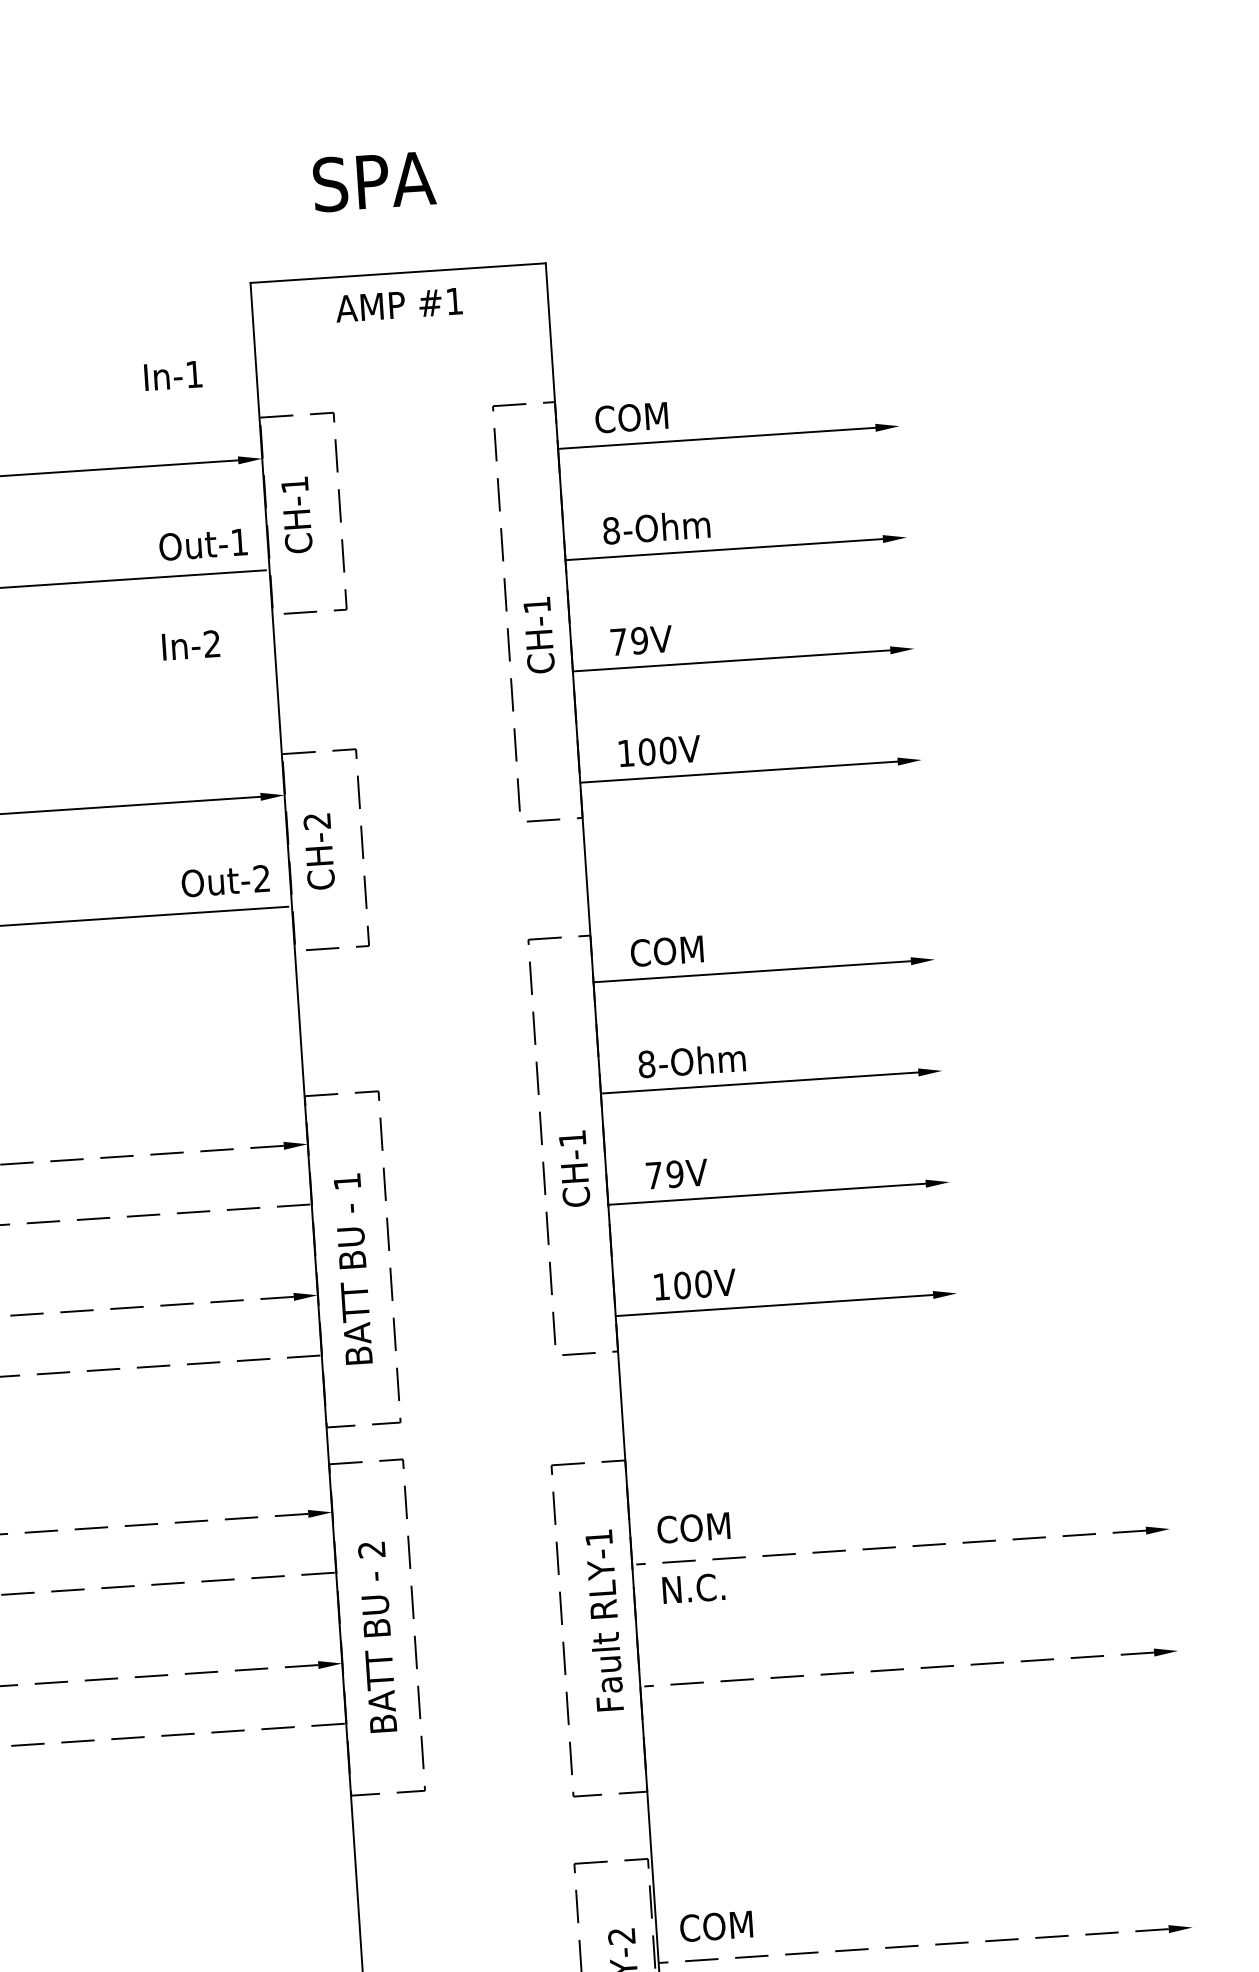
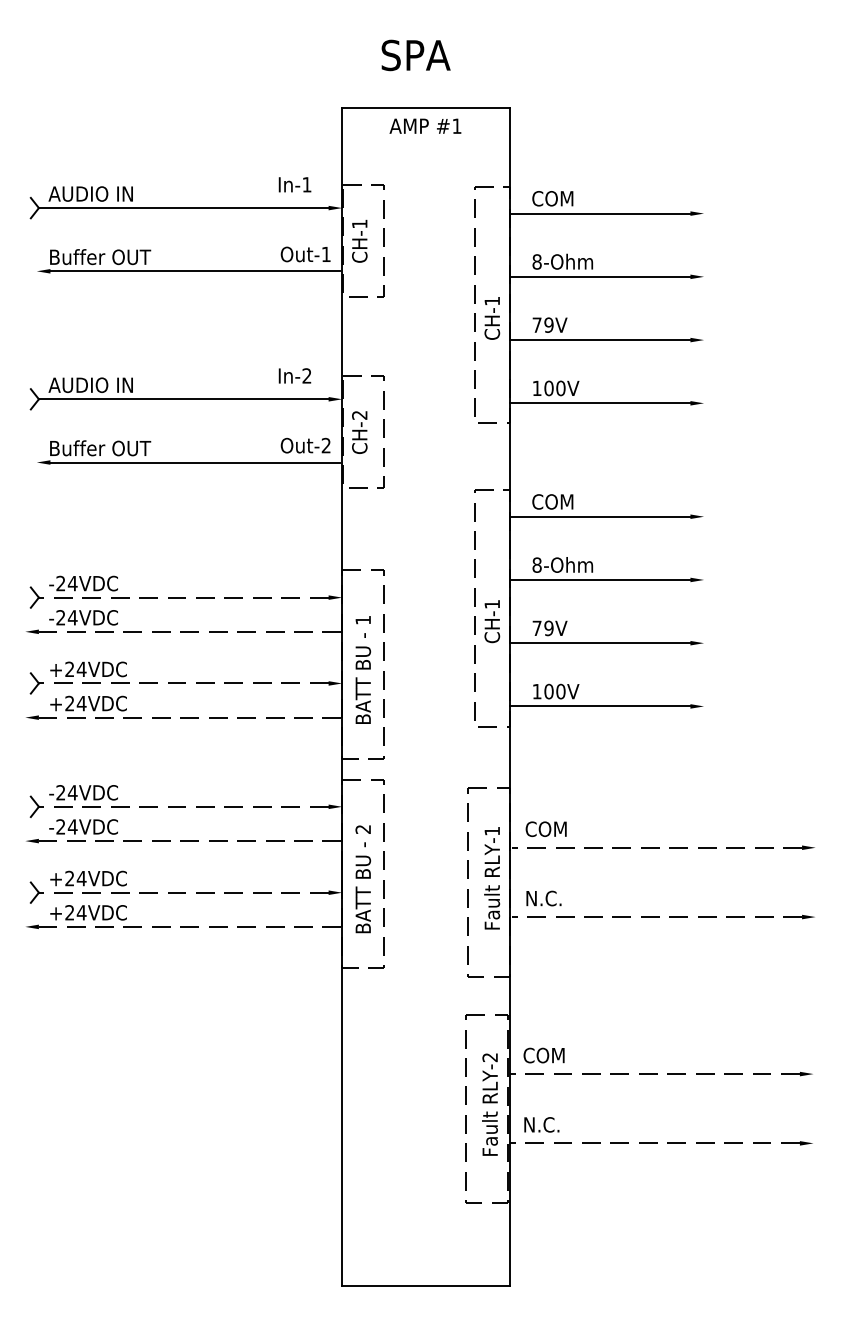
text: (172, 375) -> (294, 184), moved
text: (190, 644) -> (294, 375), moved
text: (692, 1588) -> (543, 898), moved

